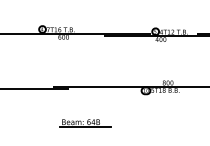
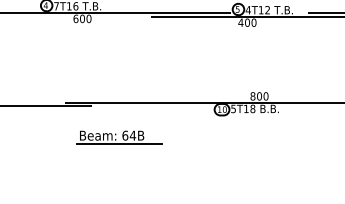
part: (85, 123) -> (119, 137), moved

